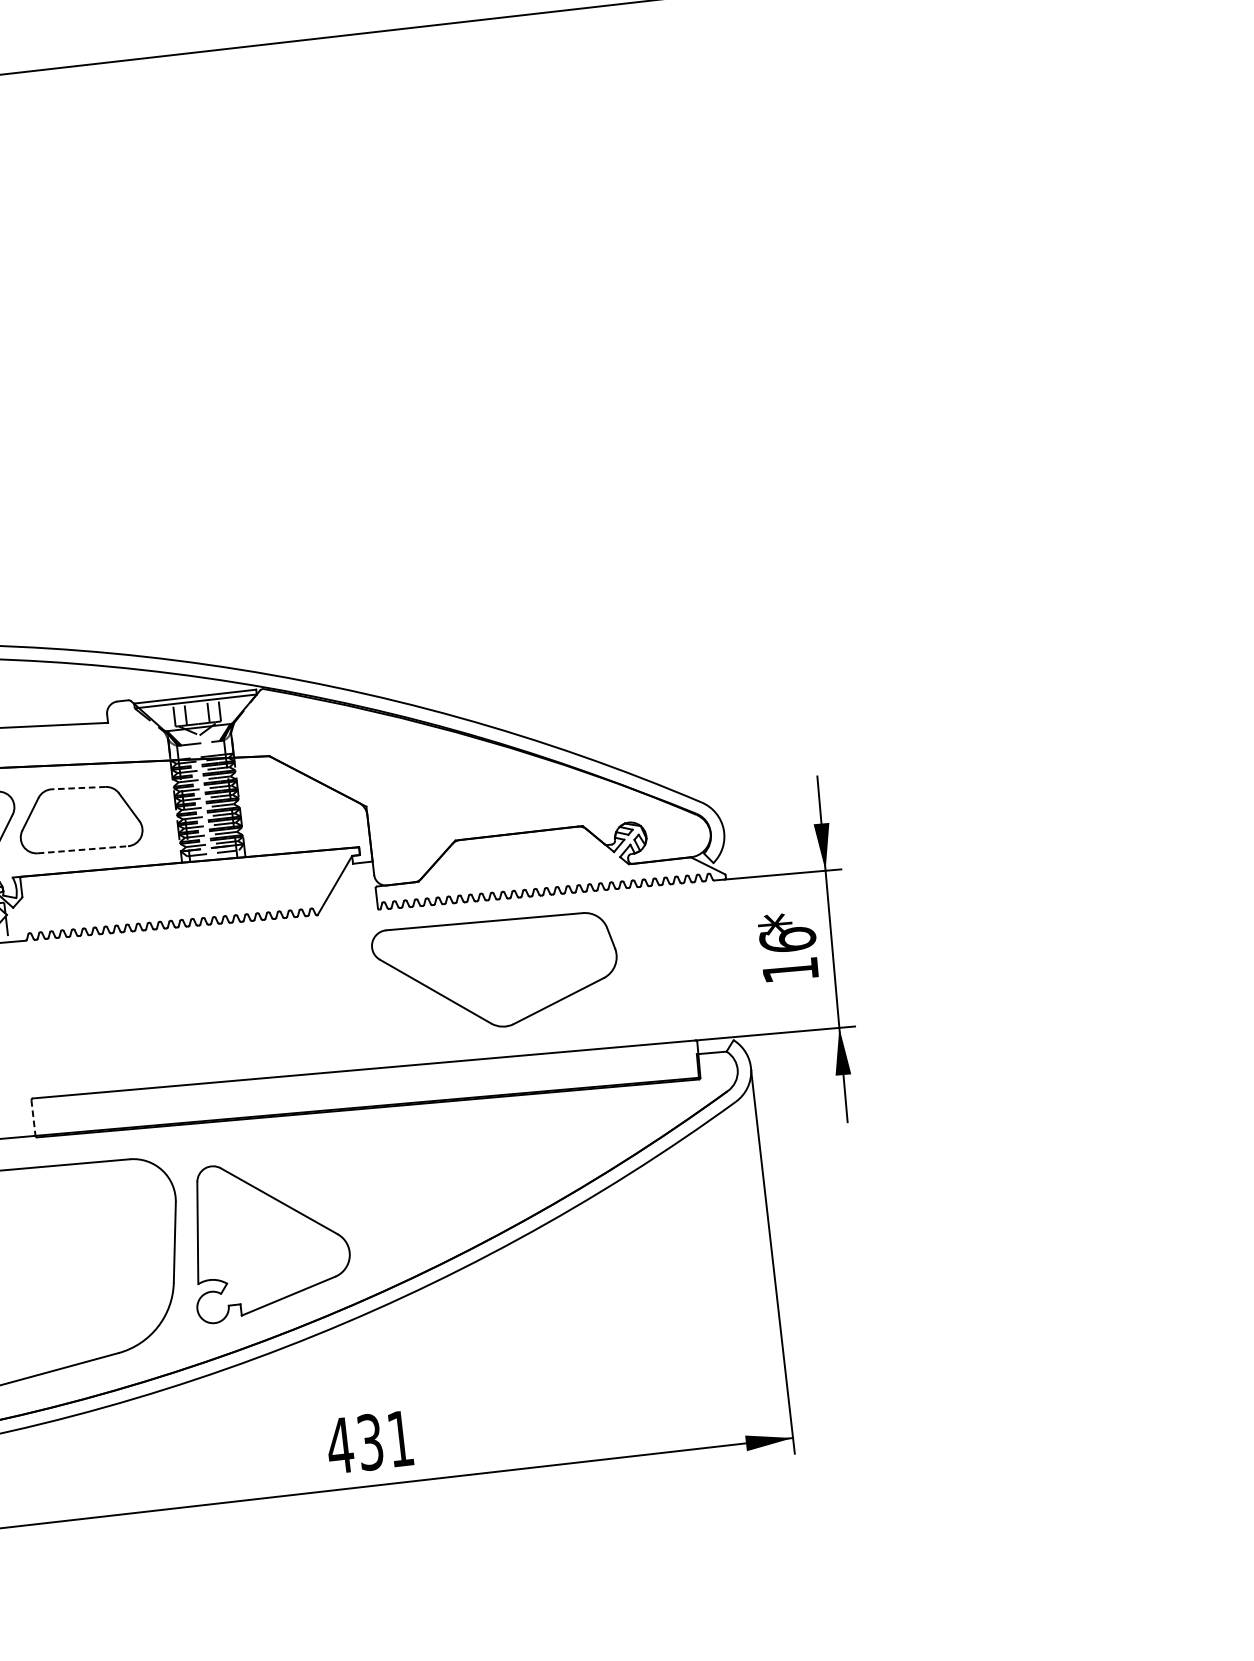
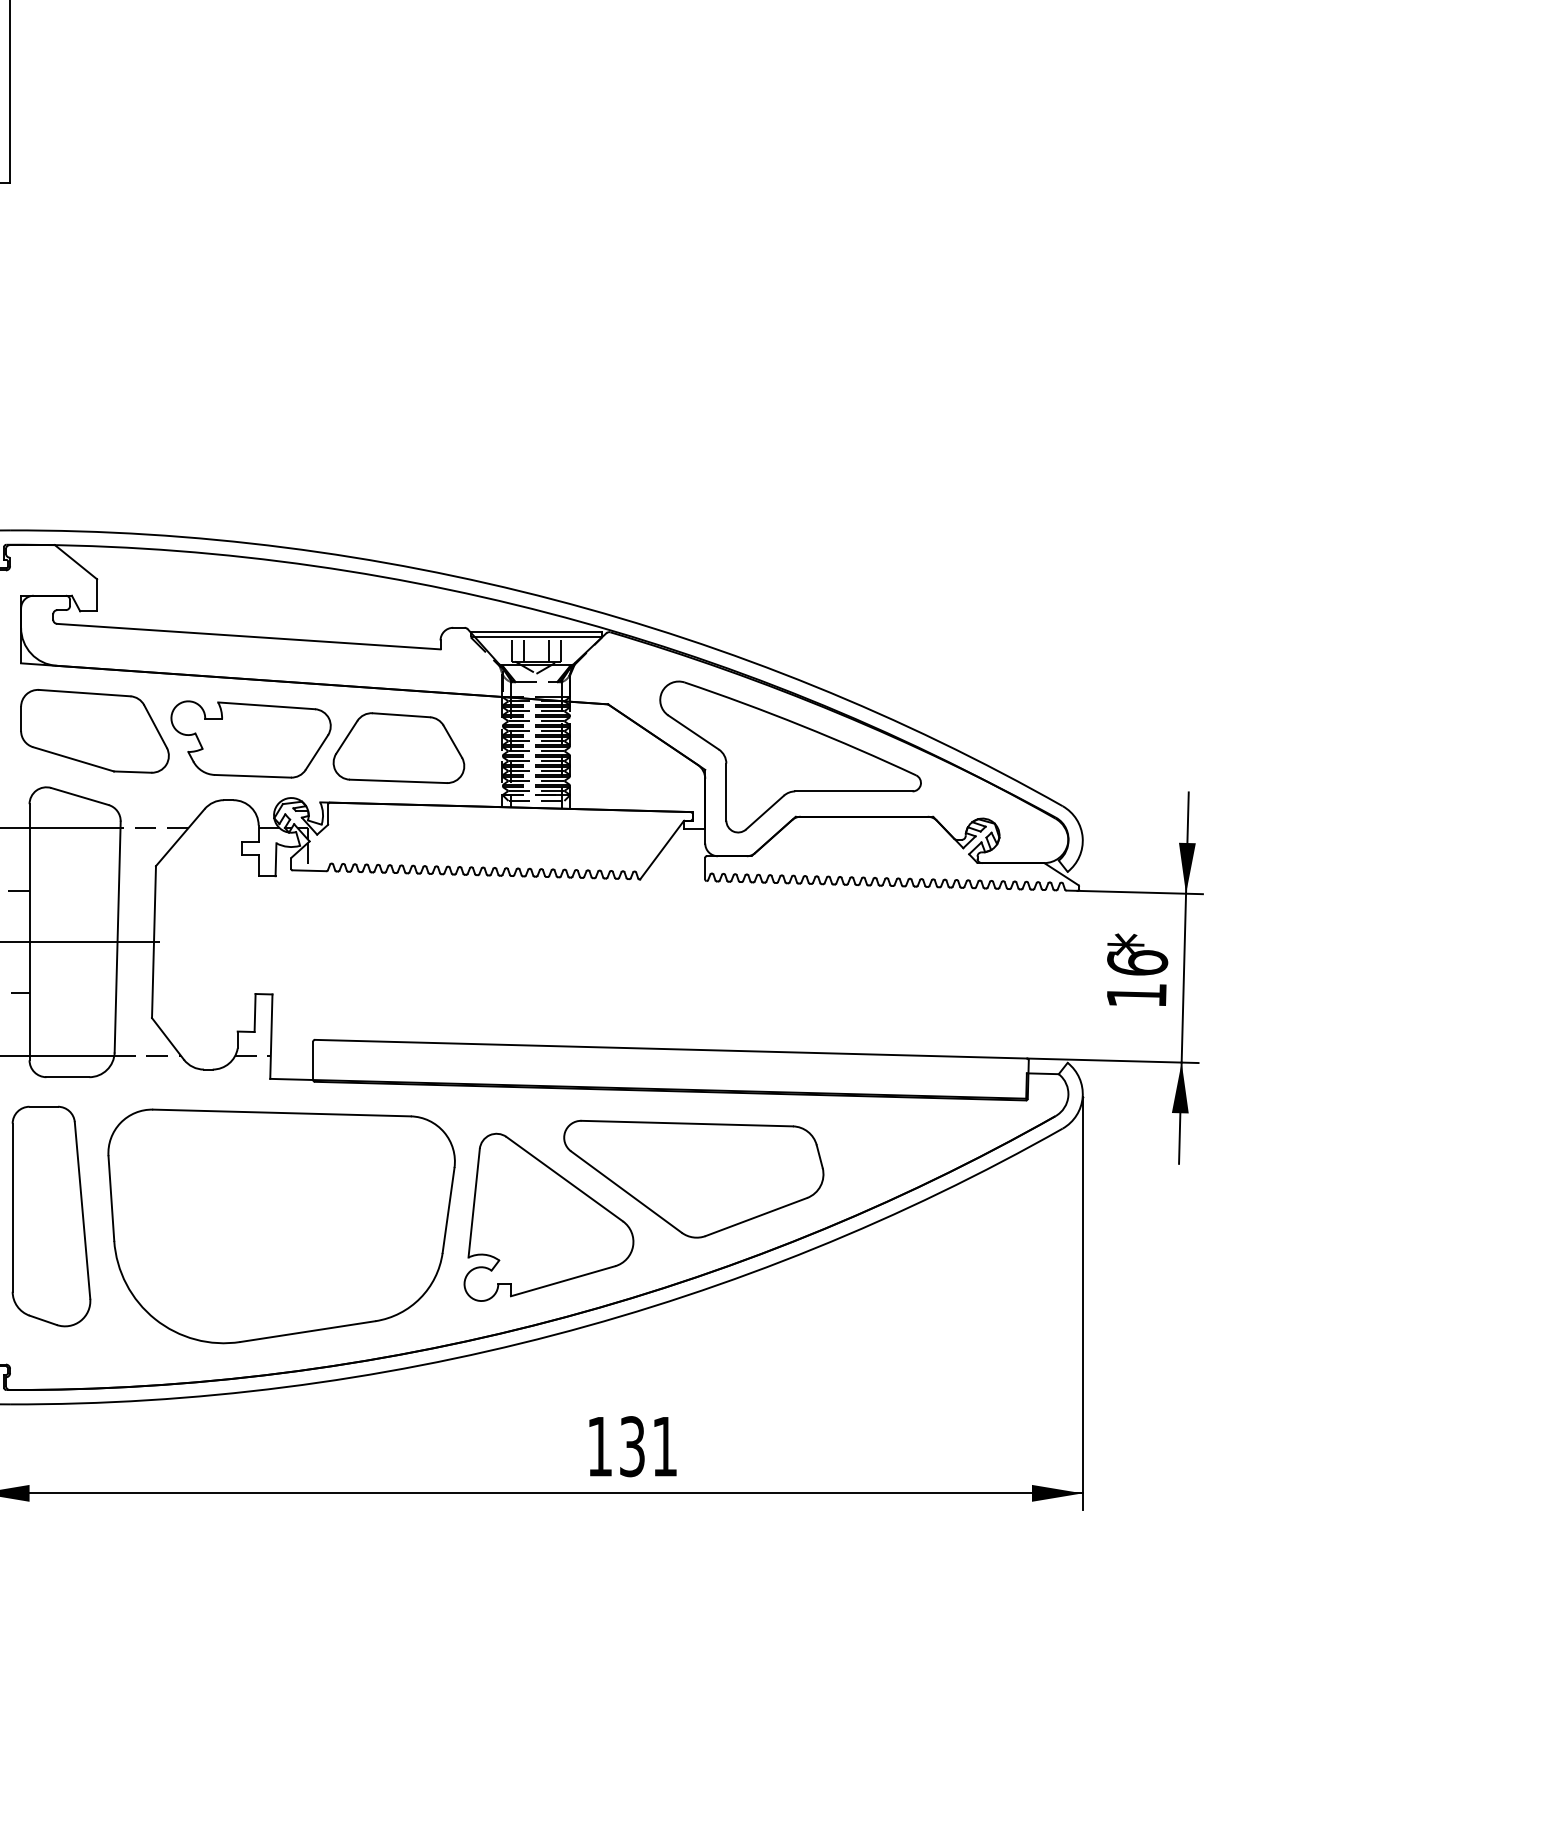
part: (444, 785) -> (790, 756), added
line: (78, 788) -> (401, 715), dashed -> solid
line: (83, 849) -> (398, 781), dashed -> solid
part: (496, 971) -> (693, 1178), moved
line: (33, 1118) -> (313, 1061), dashed -> solid
text: (339, 1445) -> (599, 1446), 431 -> 131

